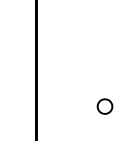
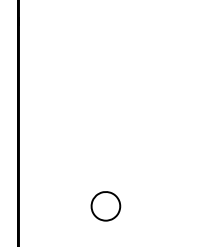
part: (104, 106) -> (104, 206), moved

